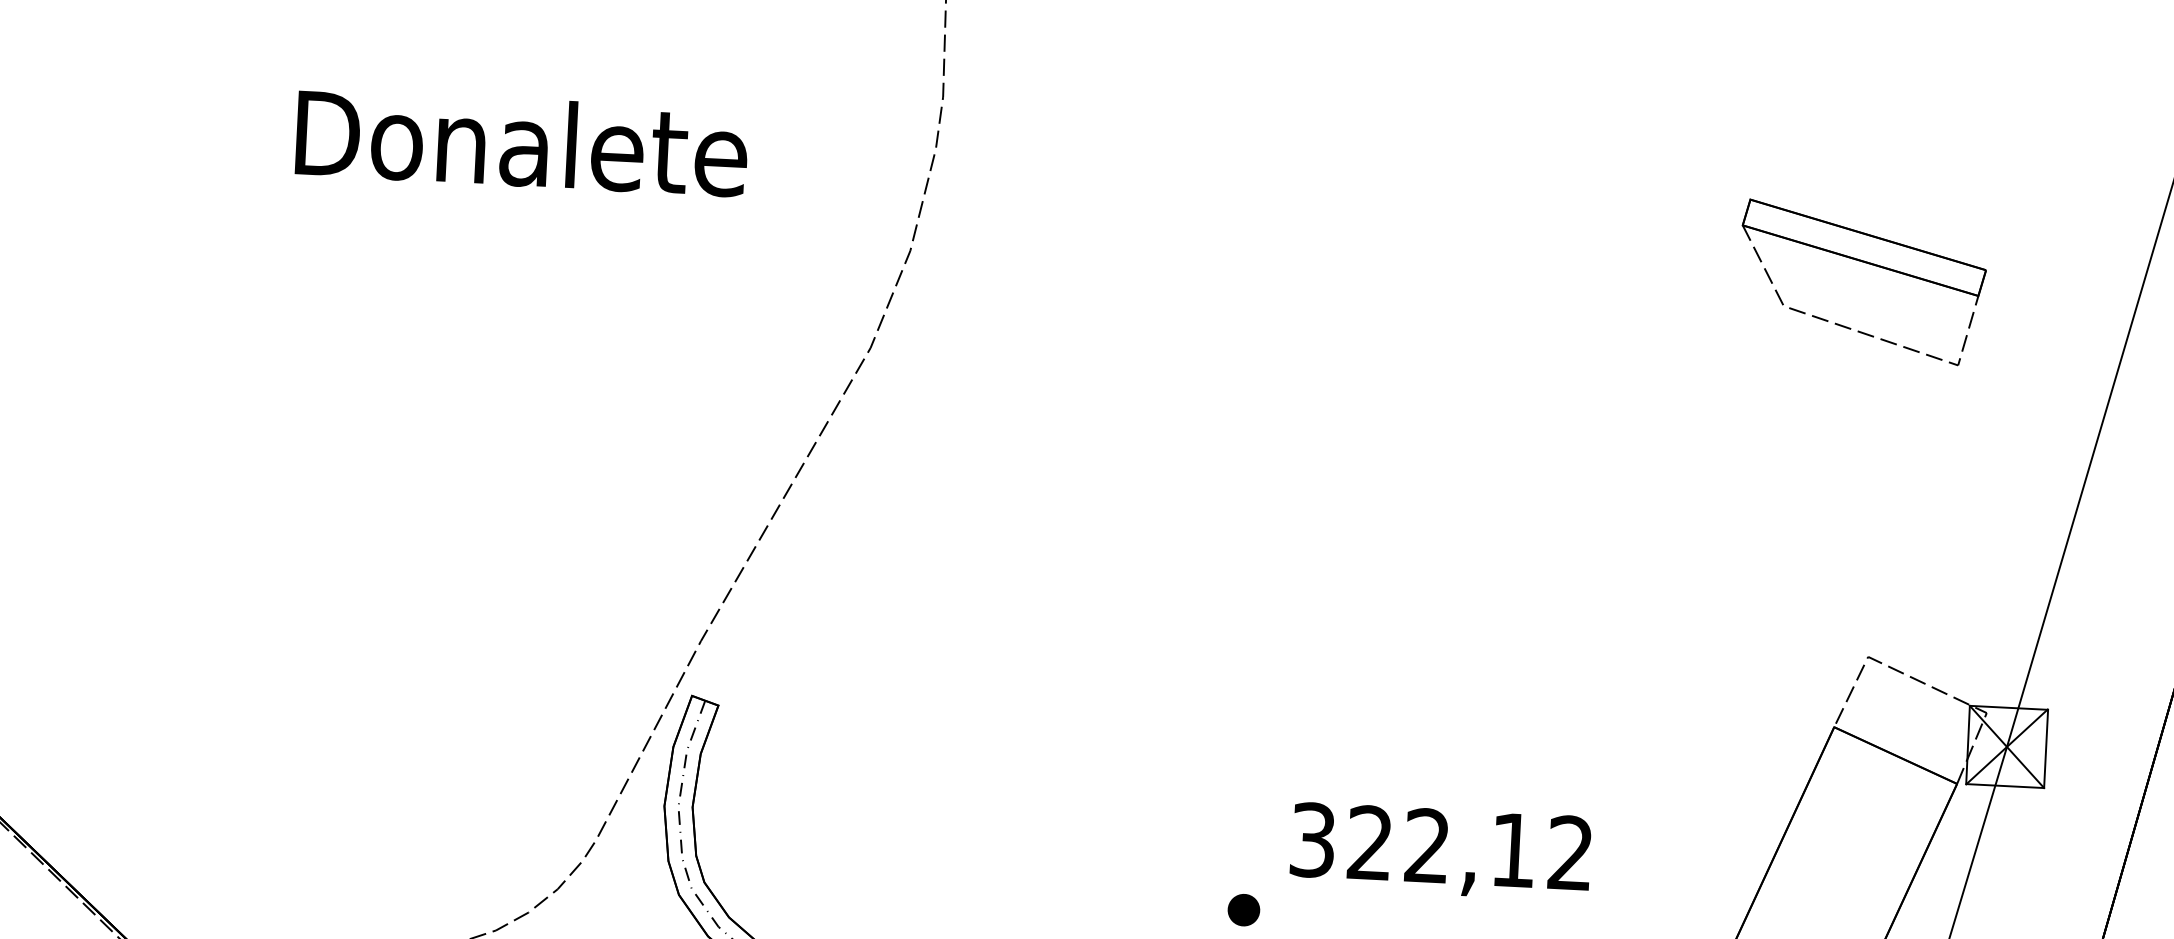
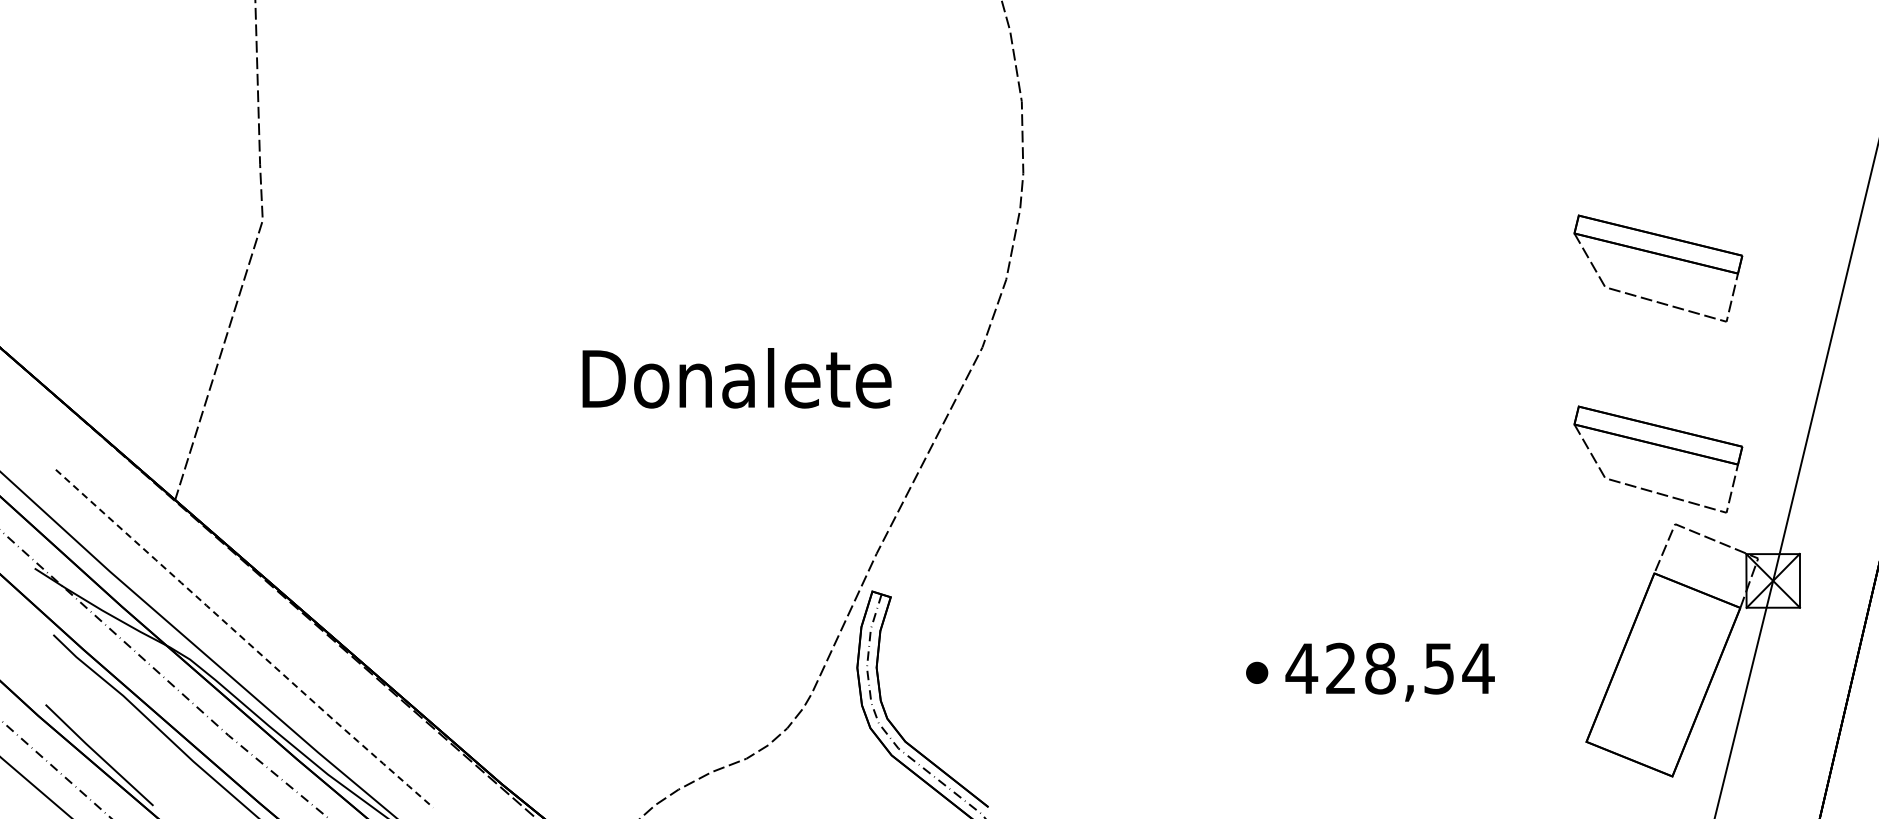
text: (521, 143) -> (736, 378), moved
part: (1855, 544) -> (1662, 447), added
text: (1440, 846) -> (1389, 668), 322,12 -> 428,54
part: (1244, 909) -> (1257, 672), moved

